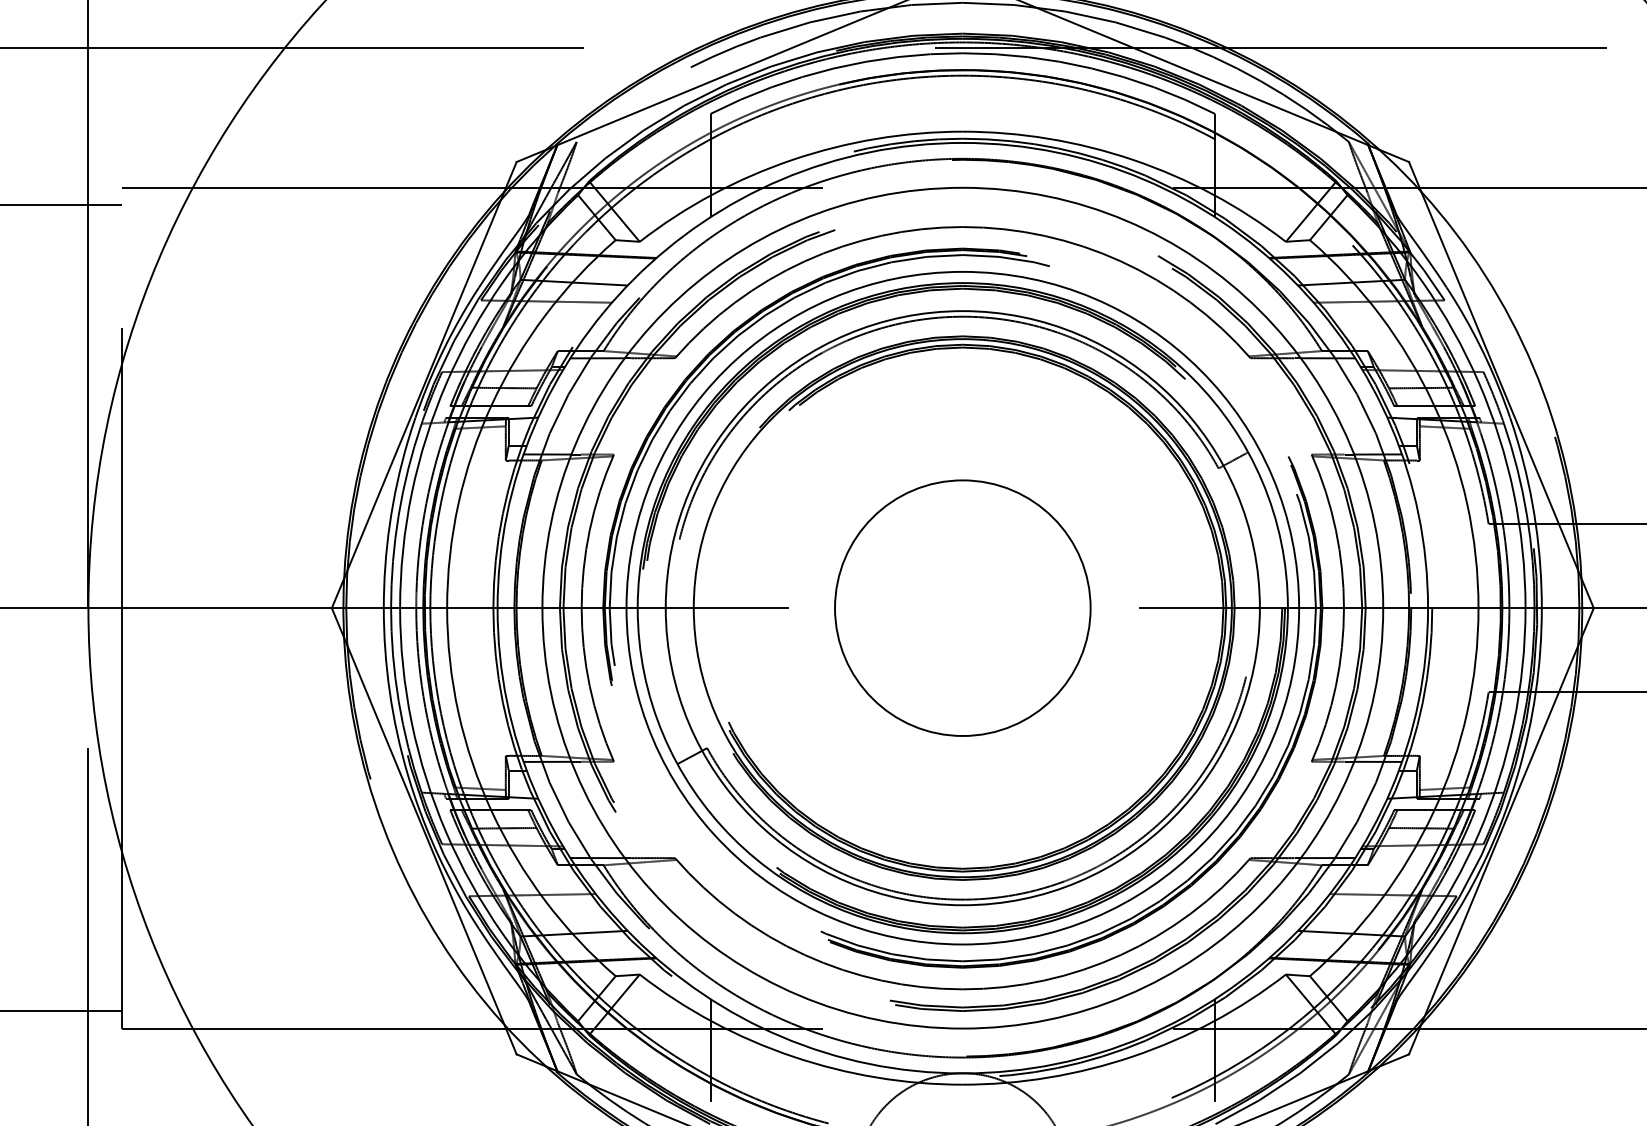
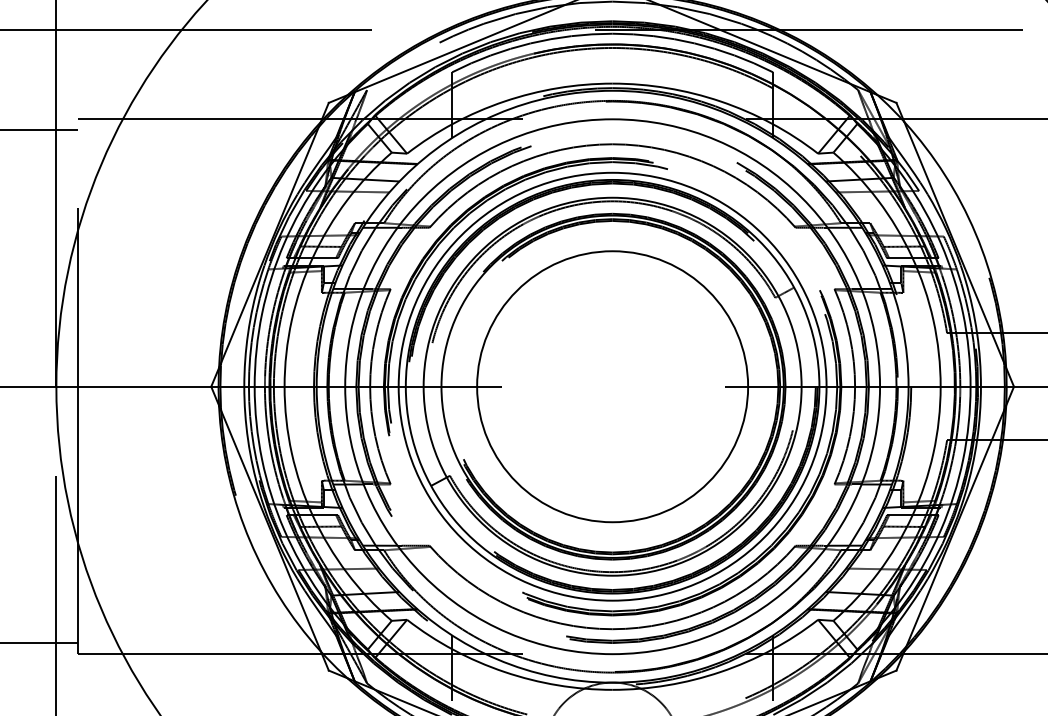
circle: (962, 607) -> (612, 386), size x1.67

